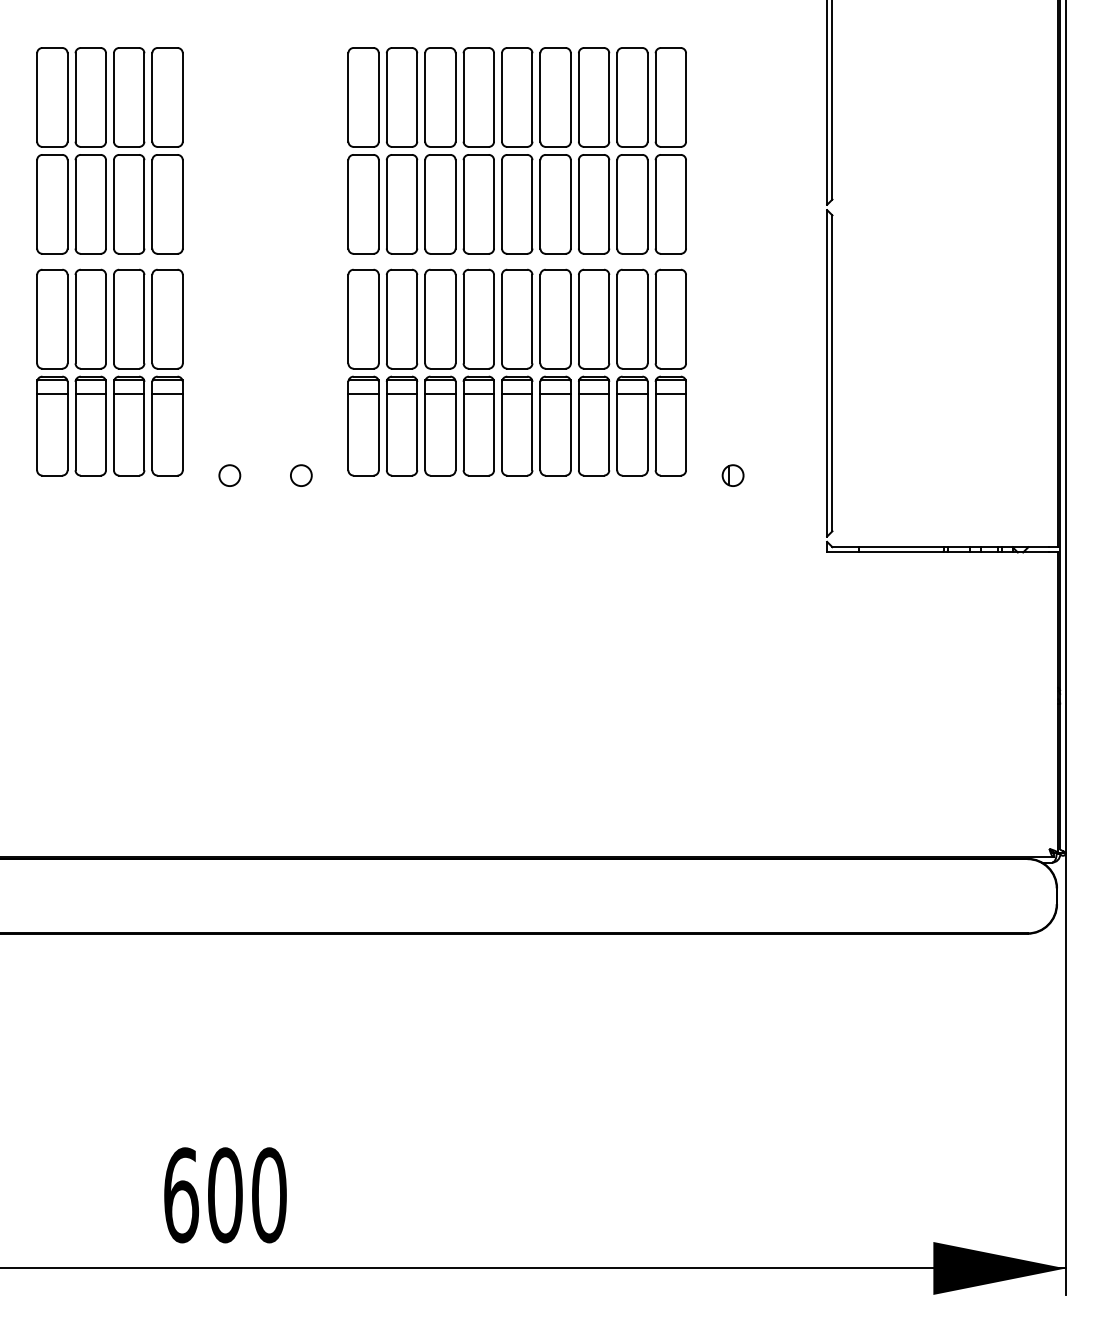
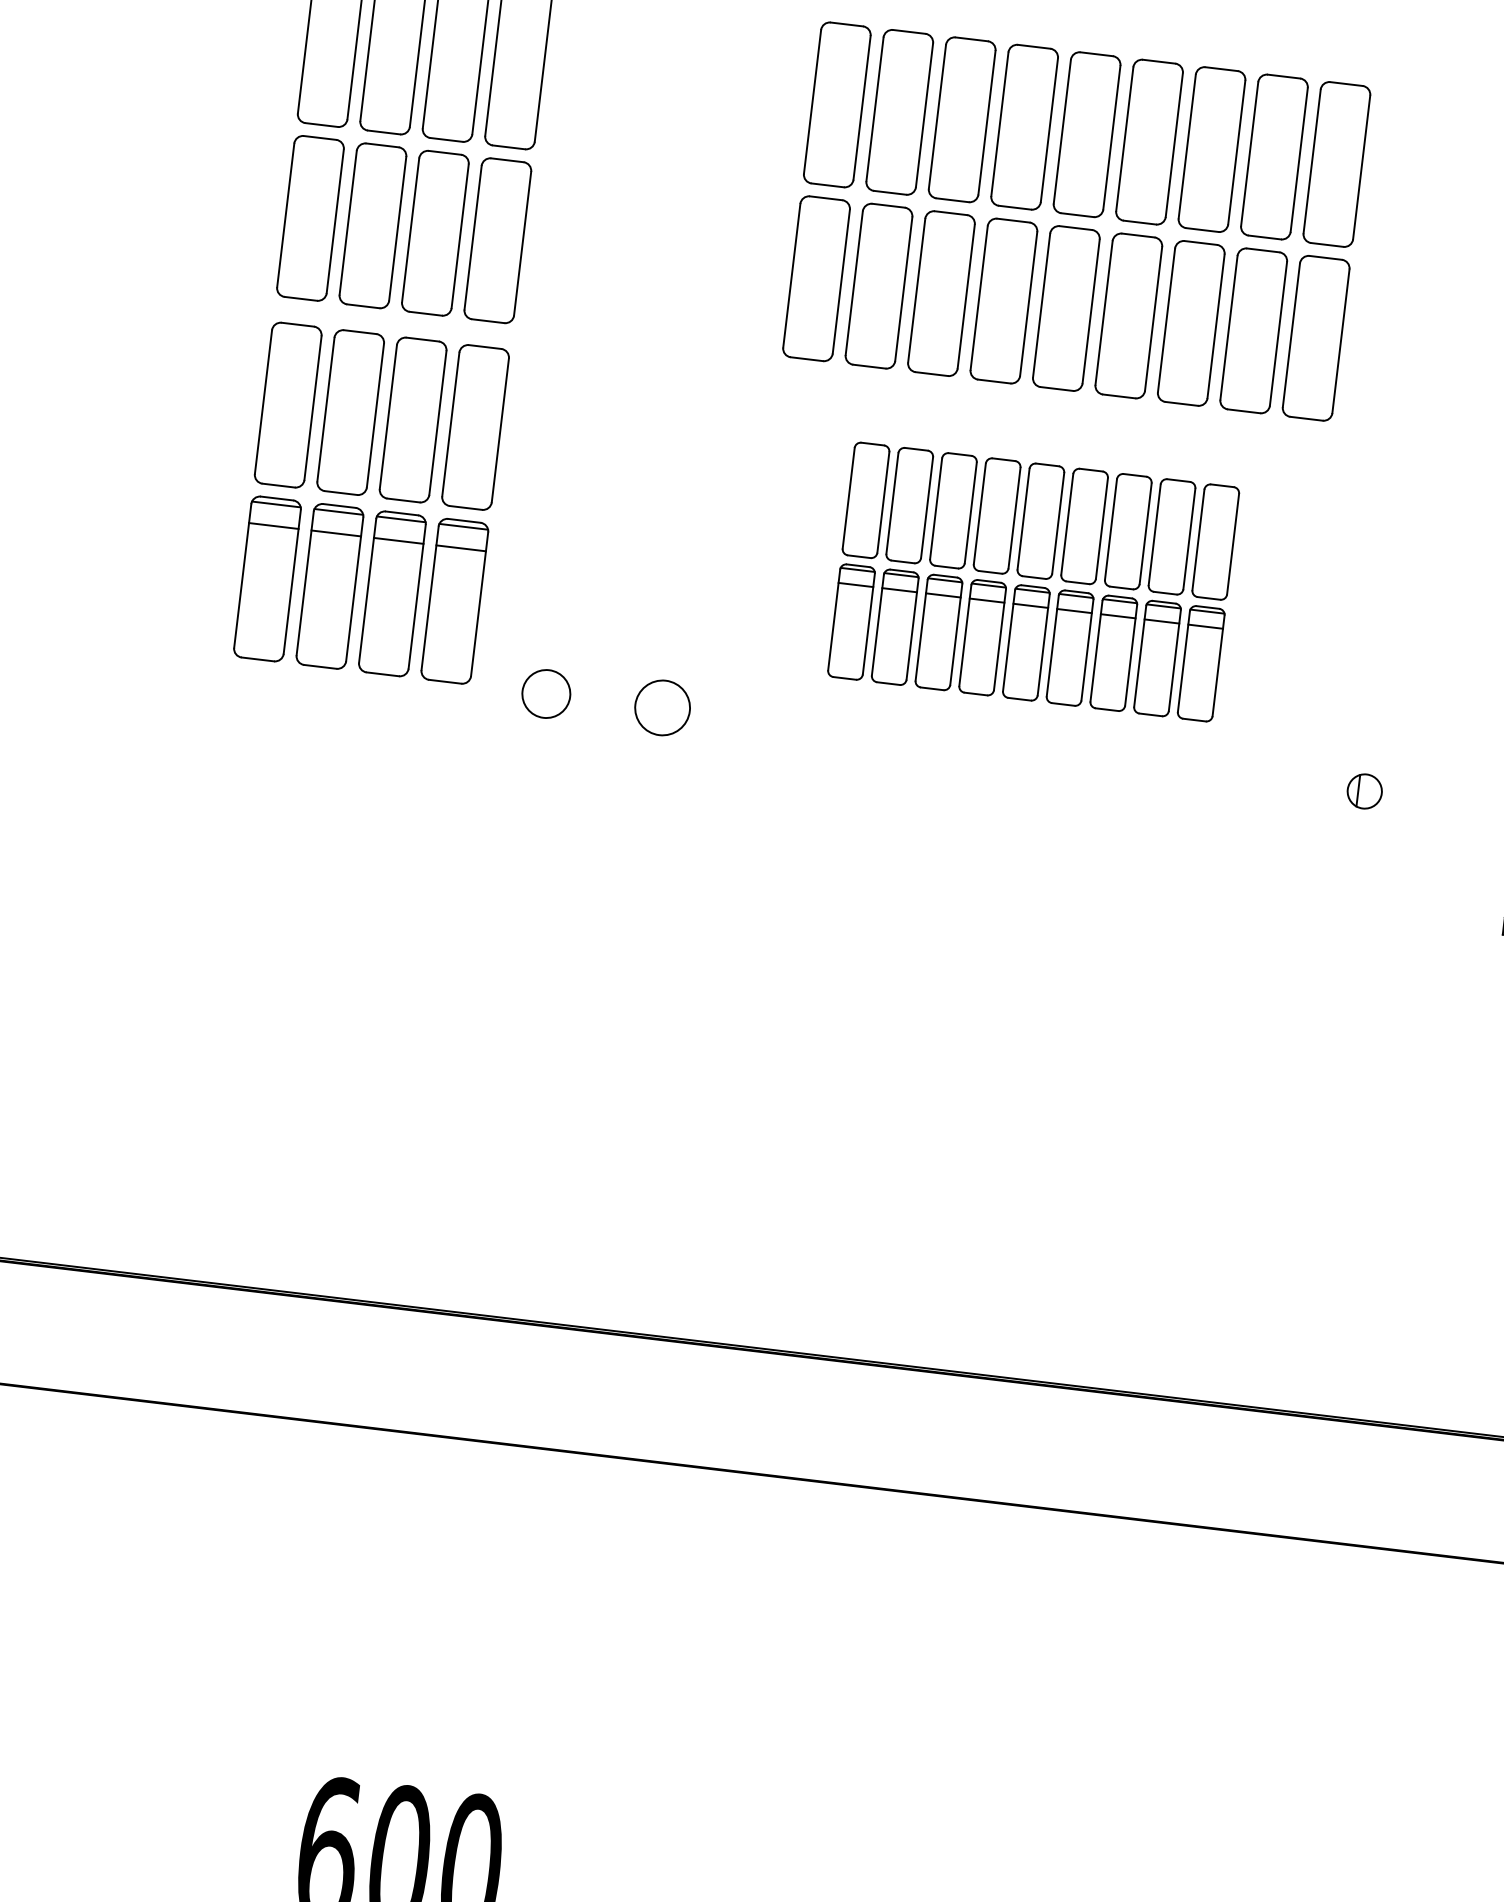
part: (516, 372) -> (1032, 581), size x0.7
circle: (229, 475) -> (545, 693), size x1.4
circle: (301, 475) -> (663, 707), size x1.6

